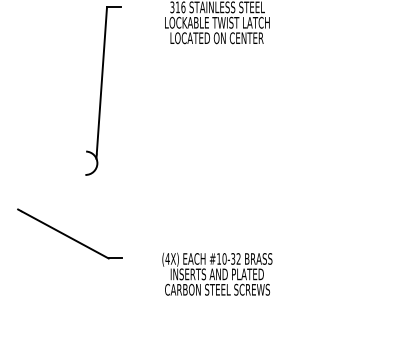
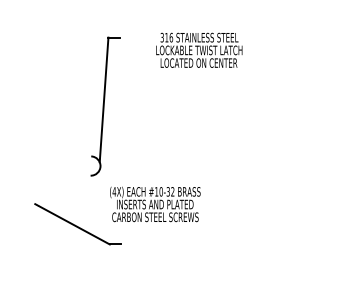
text: (217, 274) -> (155, 204), moved

